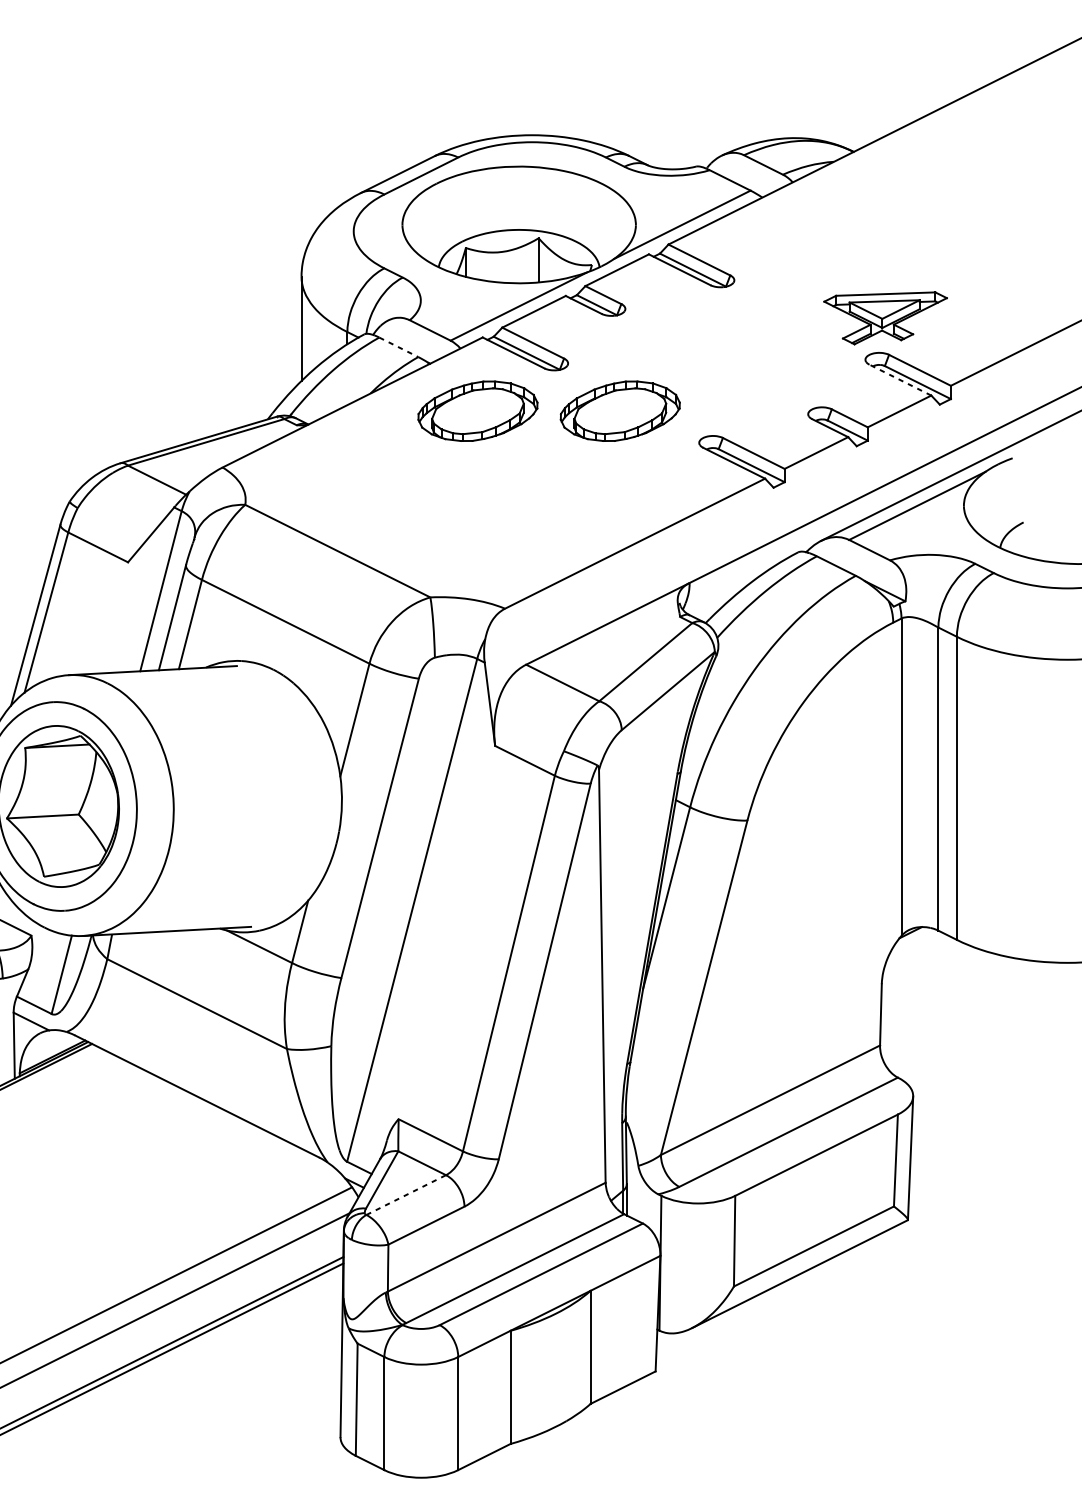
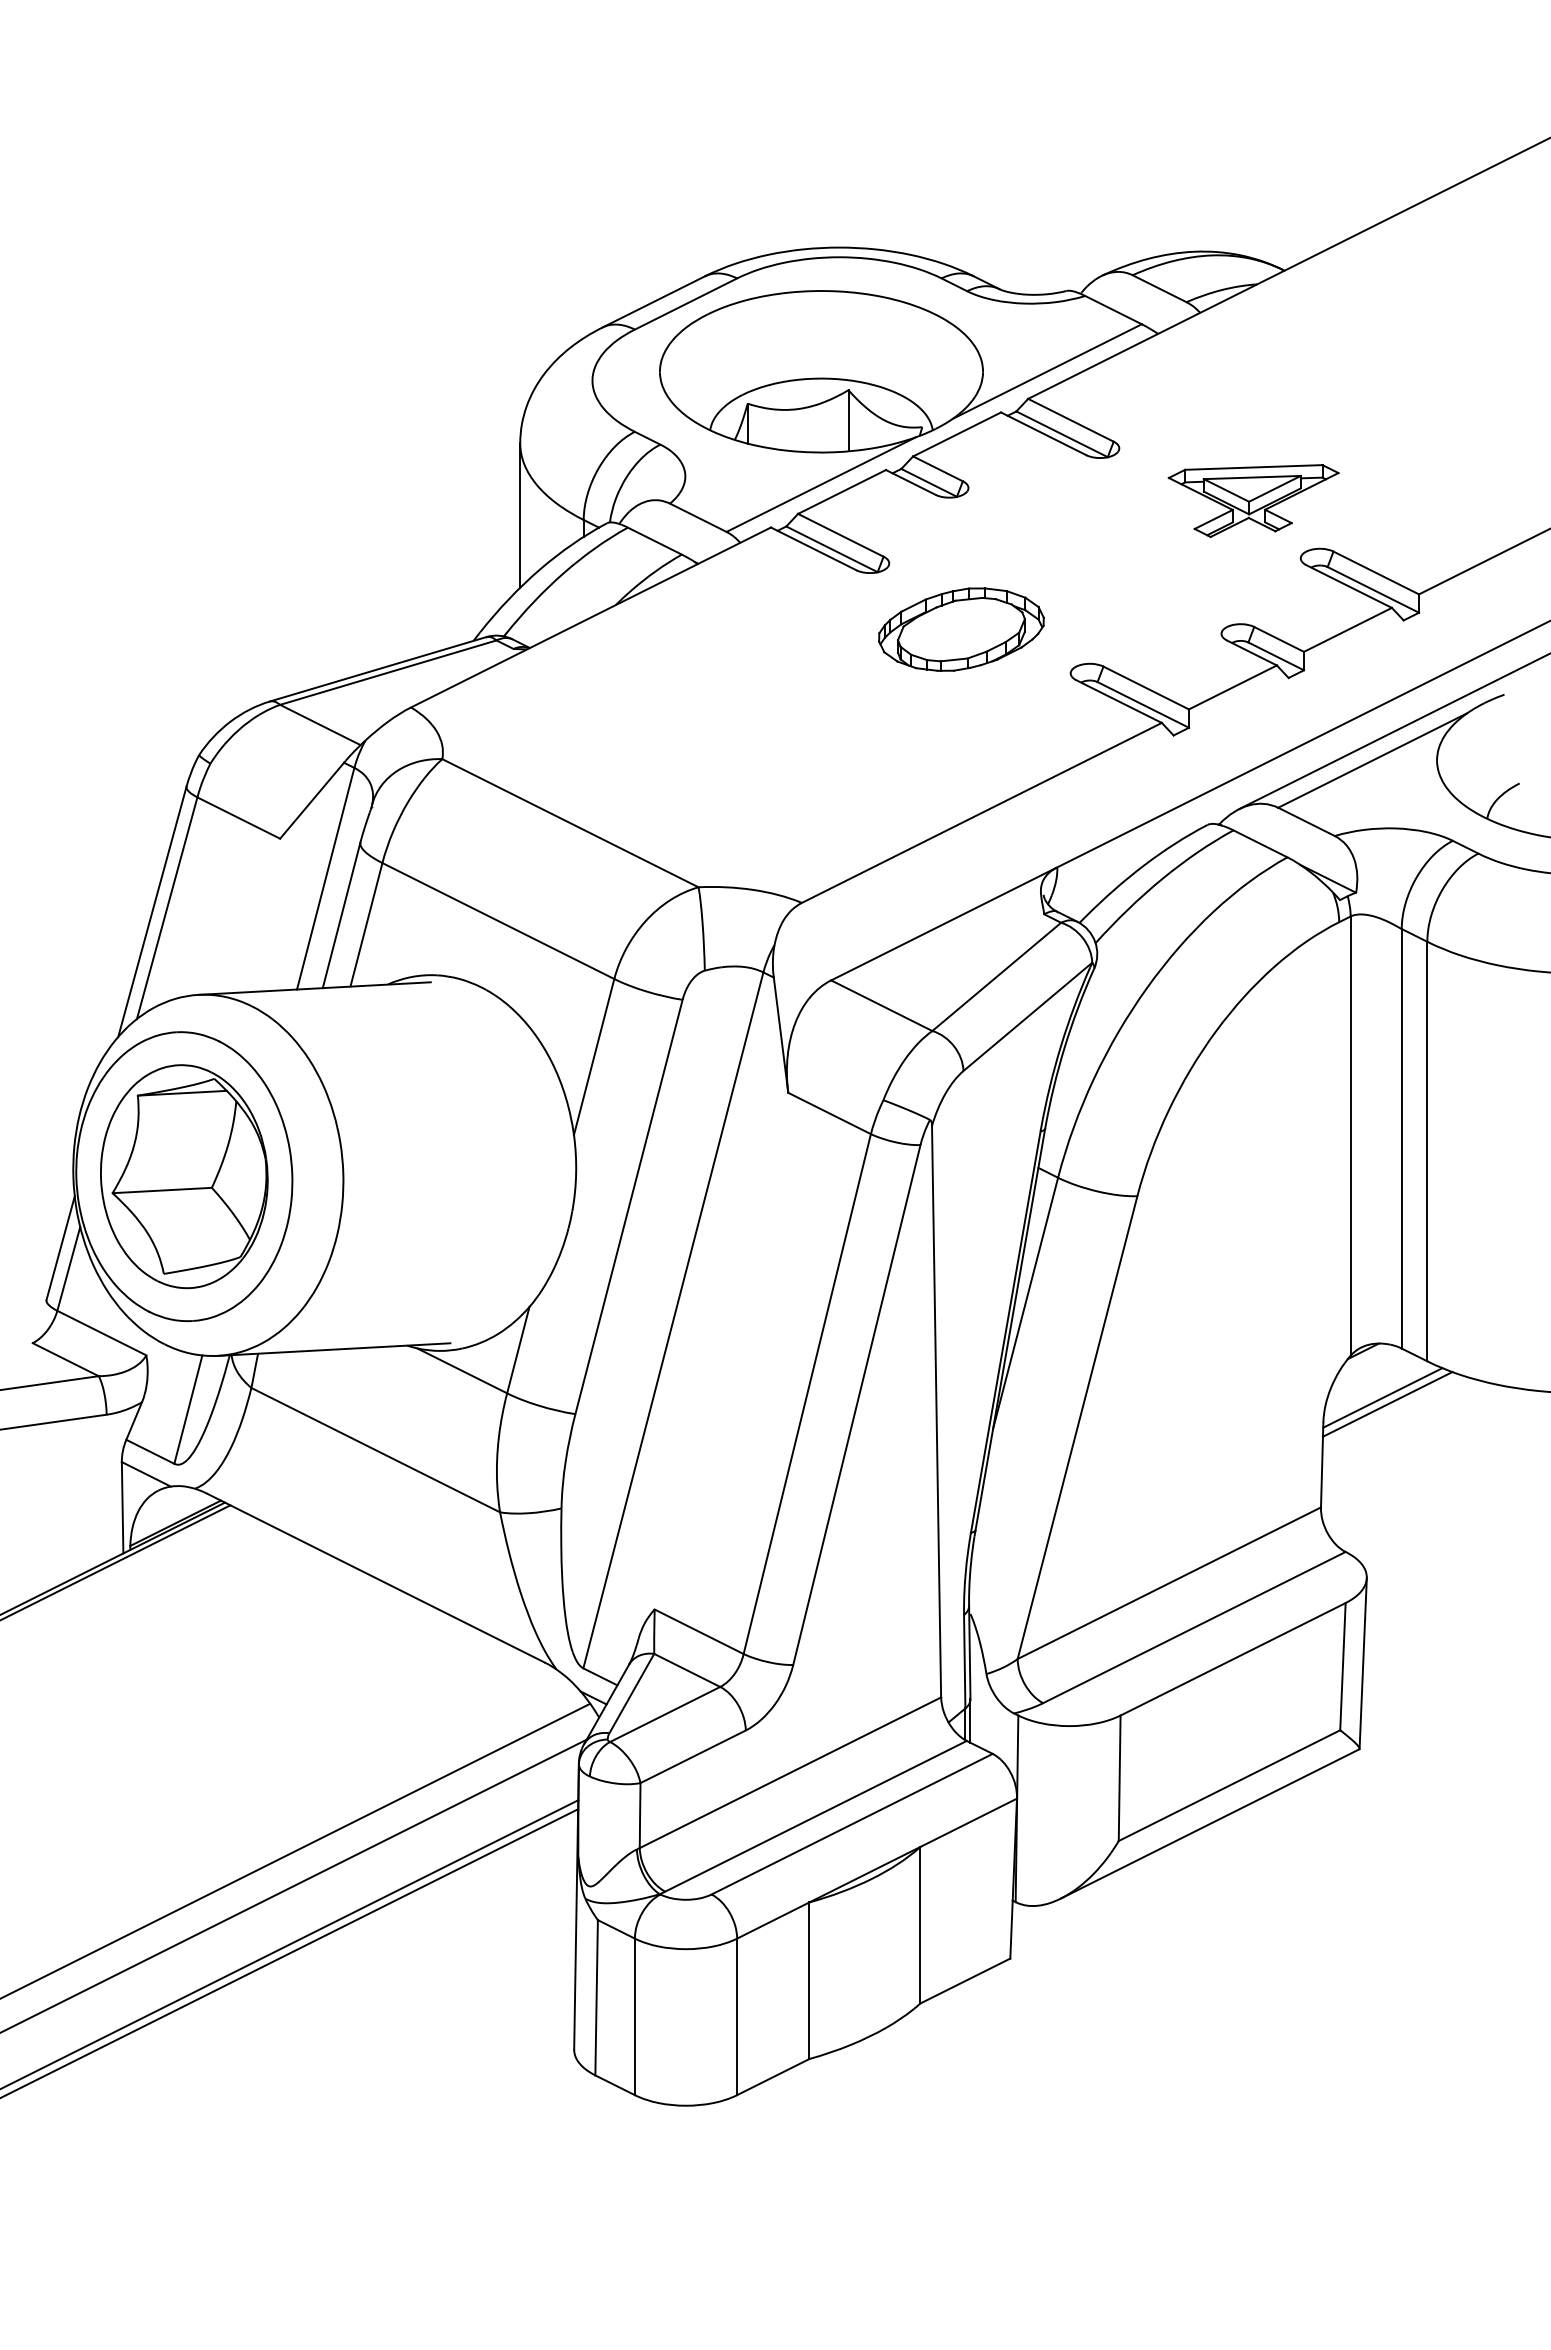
part: (885, 318) -> (1253, 501), moved
line: (399, 347) -> (655, 541), dashed -> solid
line: (900, 380) -> (1349, 586), dashed -> solid
part: (478, 411) -> (764, 629), removed
line: (924, 966) -> (1382, 1397), added
line: (928, 971) -> (1387, 1404), added
line: (406, 1195) -> (665, 1714), dashed -> solid

